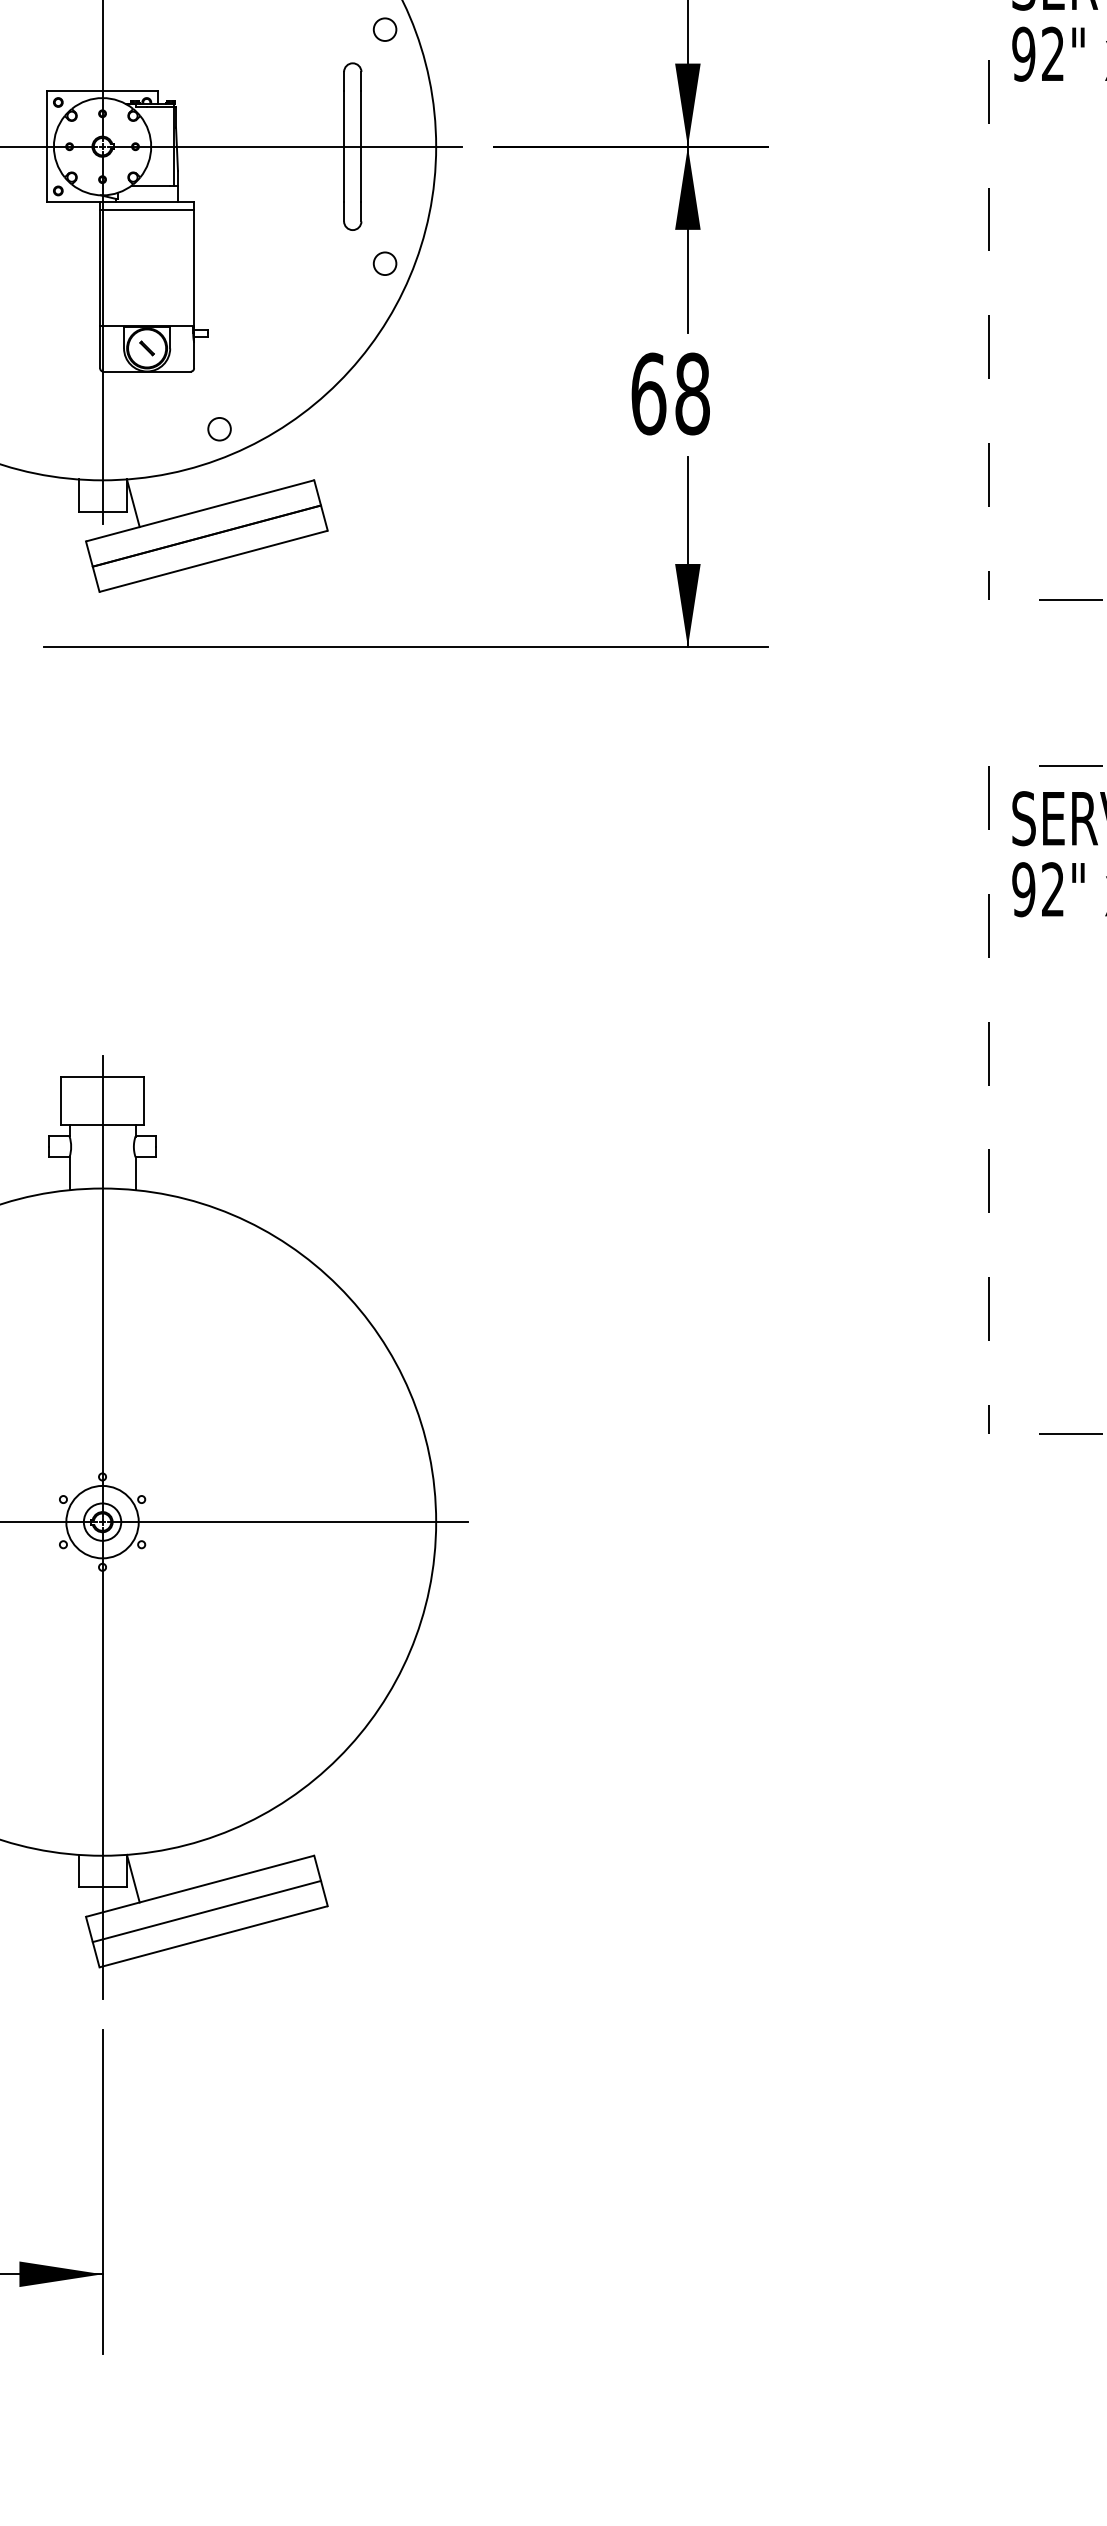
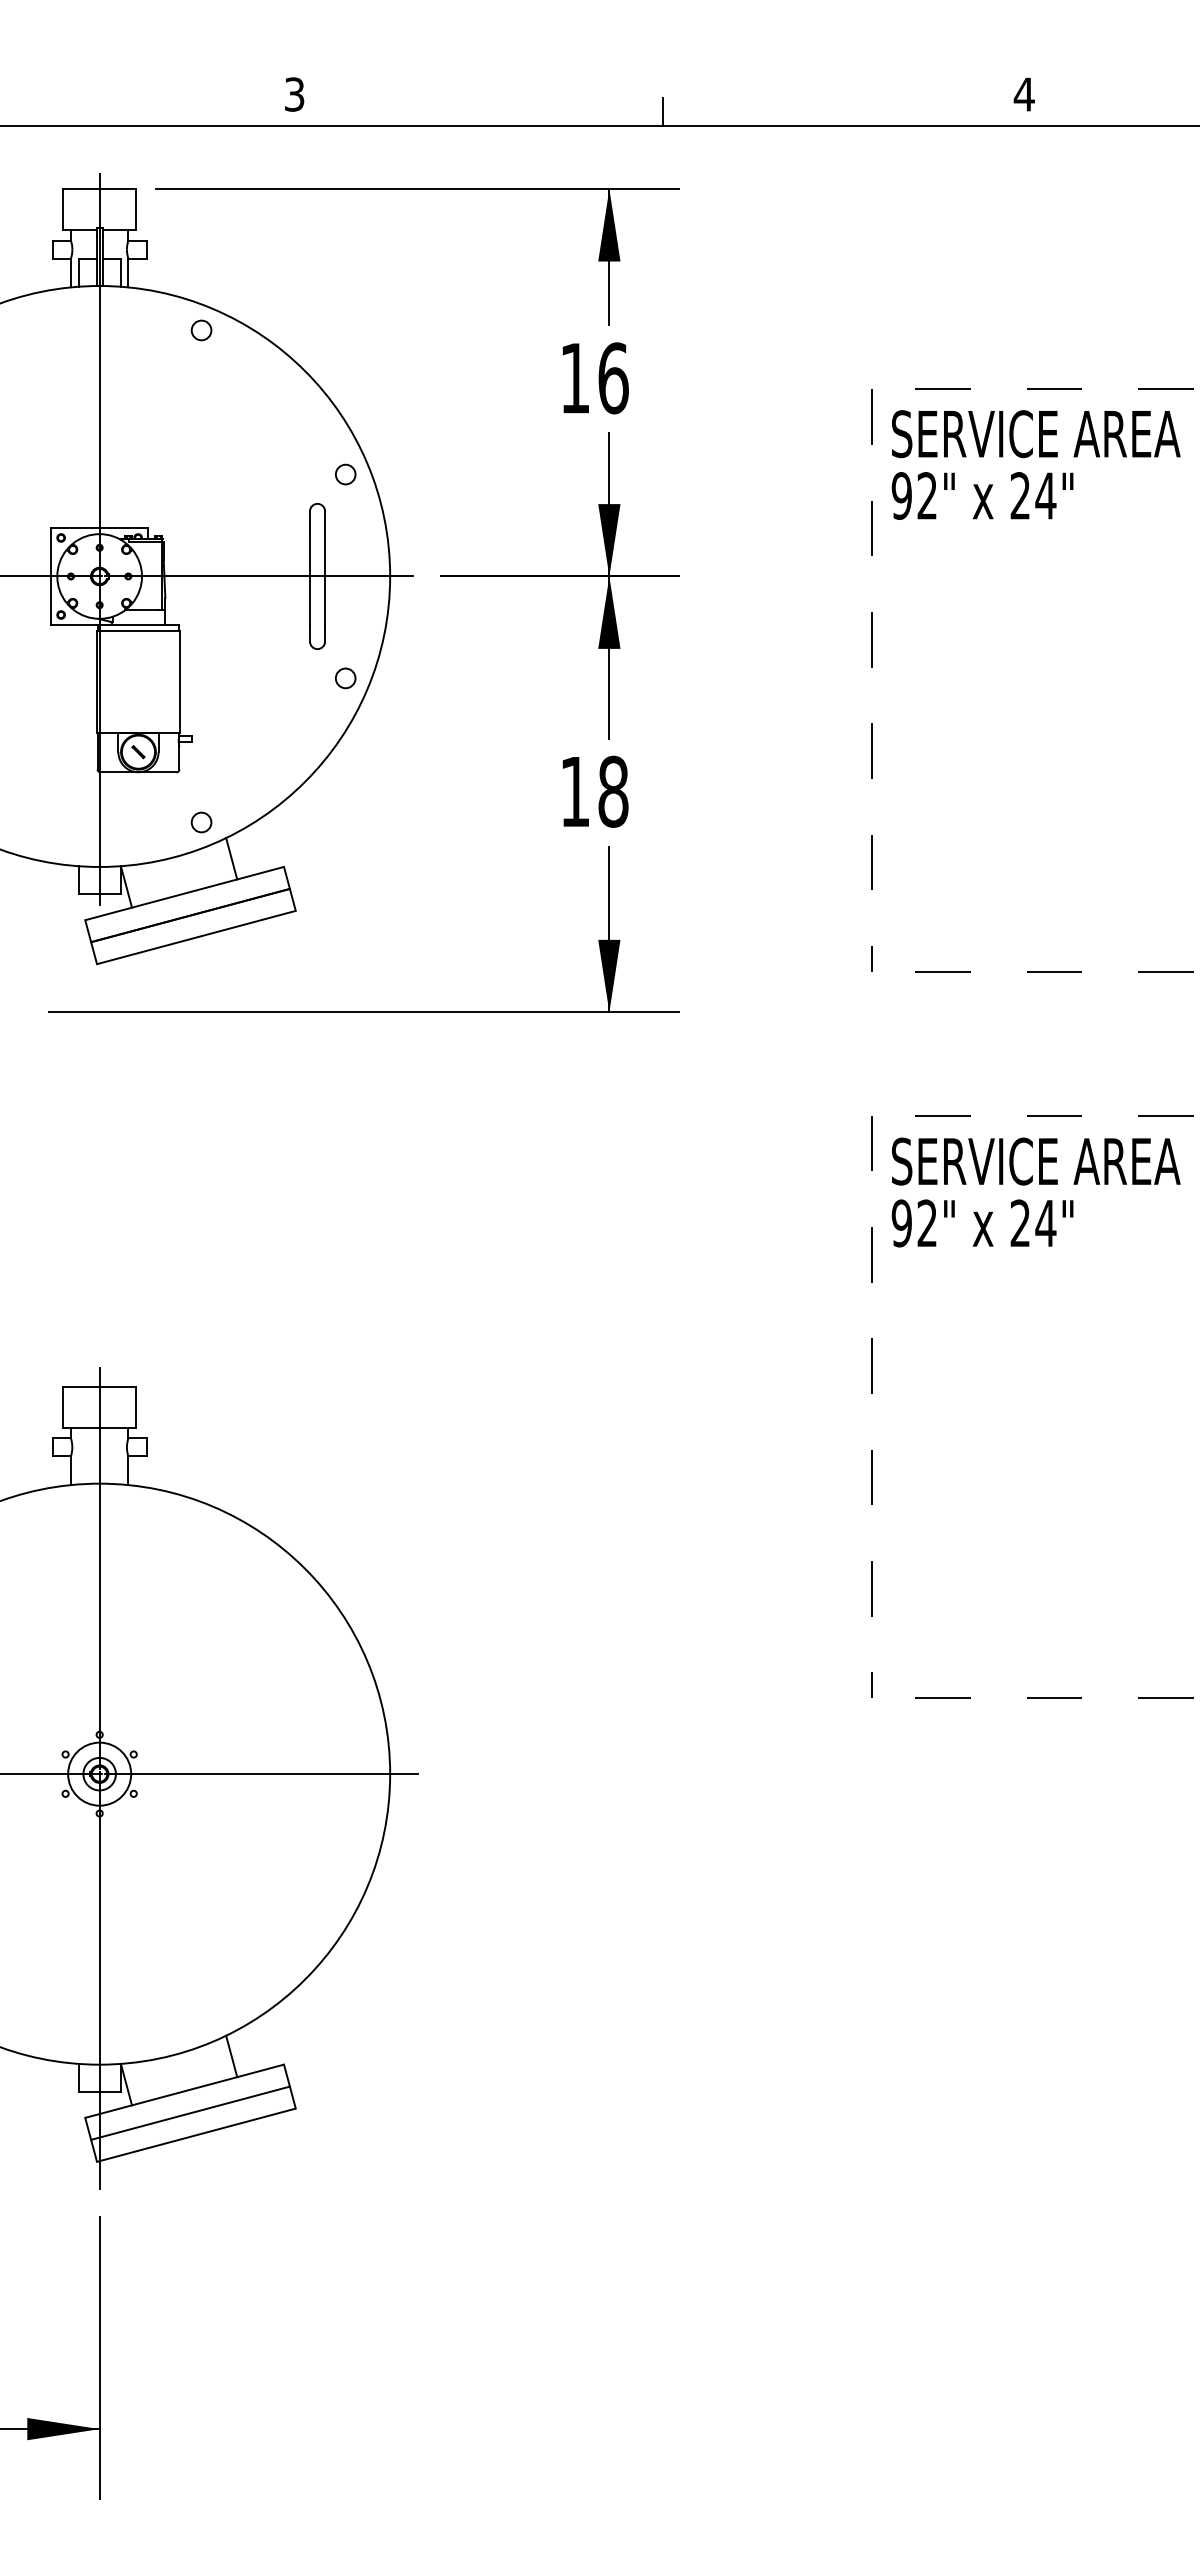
text: (649, 393) -> (575, 791), 68 -> 18
line: (253, 470) -> (231, 858), added
line: (253, 1846) -> (231, 2056), added

